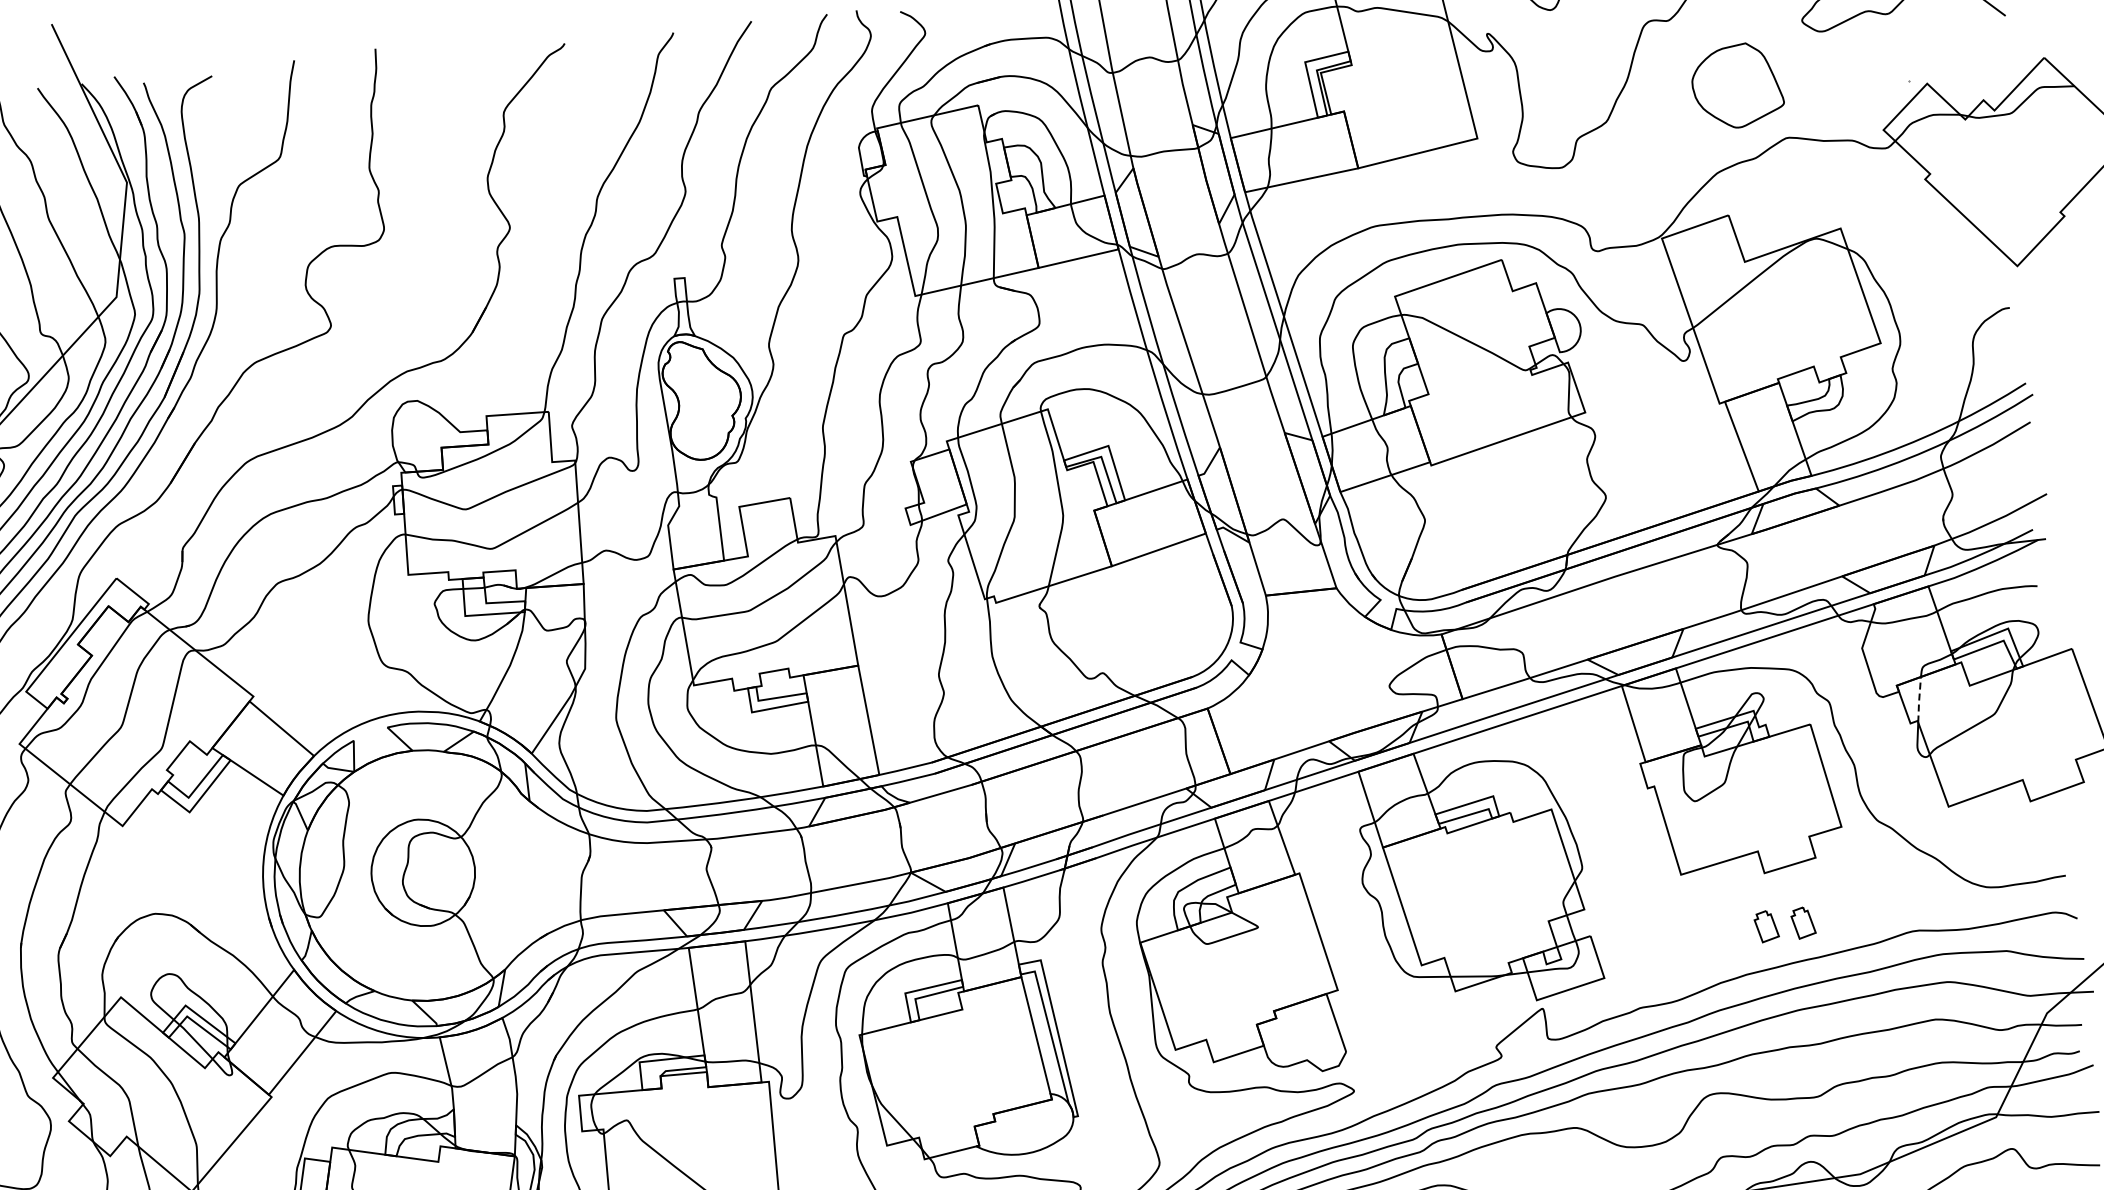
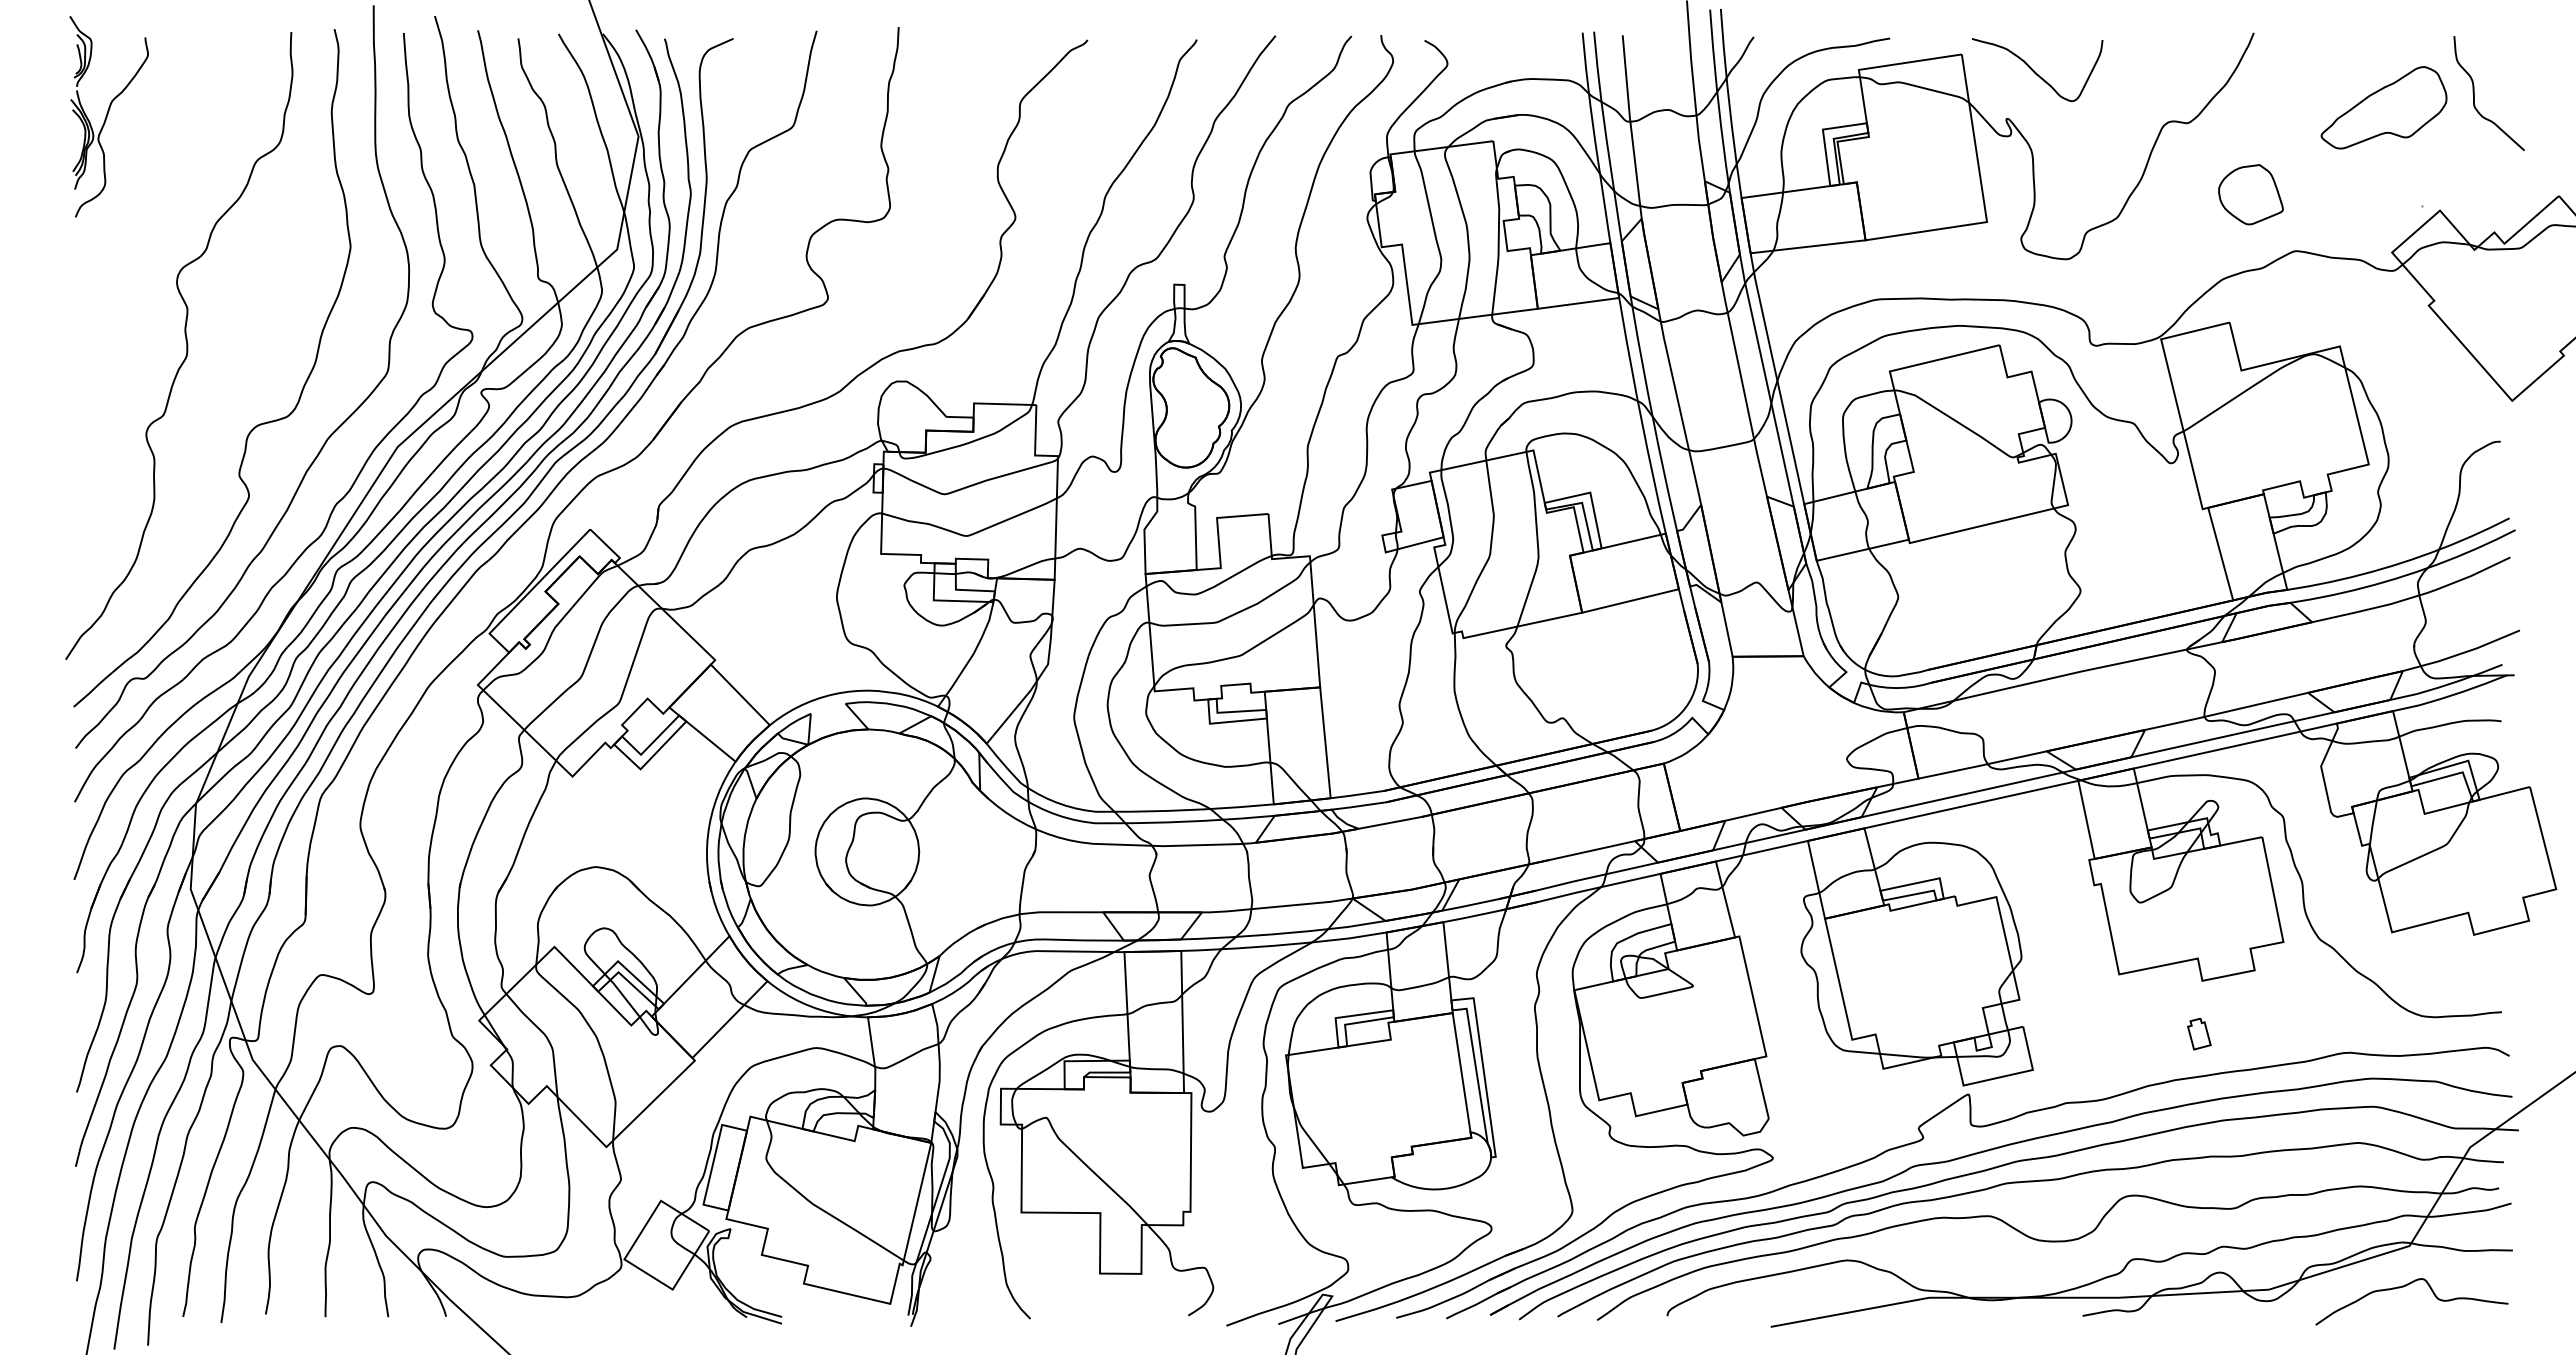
part: (1737, 85) -> (2250, 194), size x0.71
line: (1918, 700) -> (2372, 823), dashed -> solid
part: (1803, 923) -> (2236, 1034), removed

